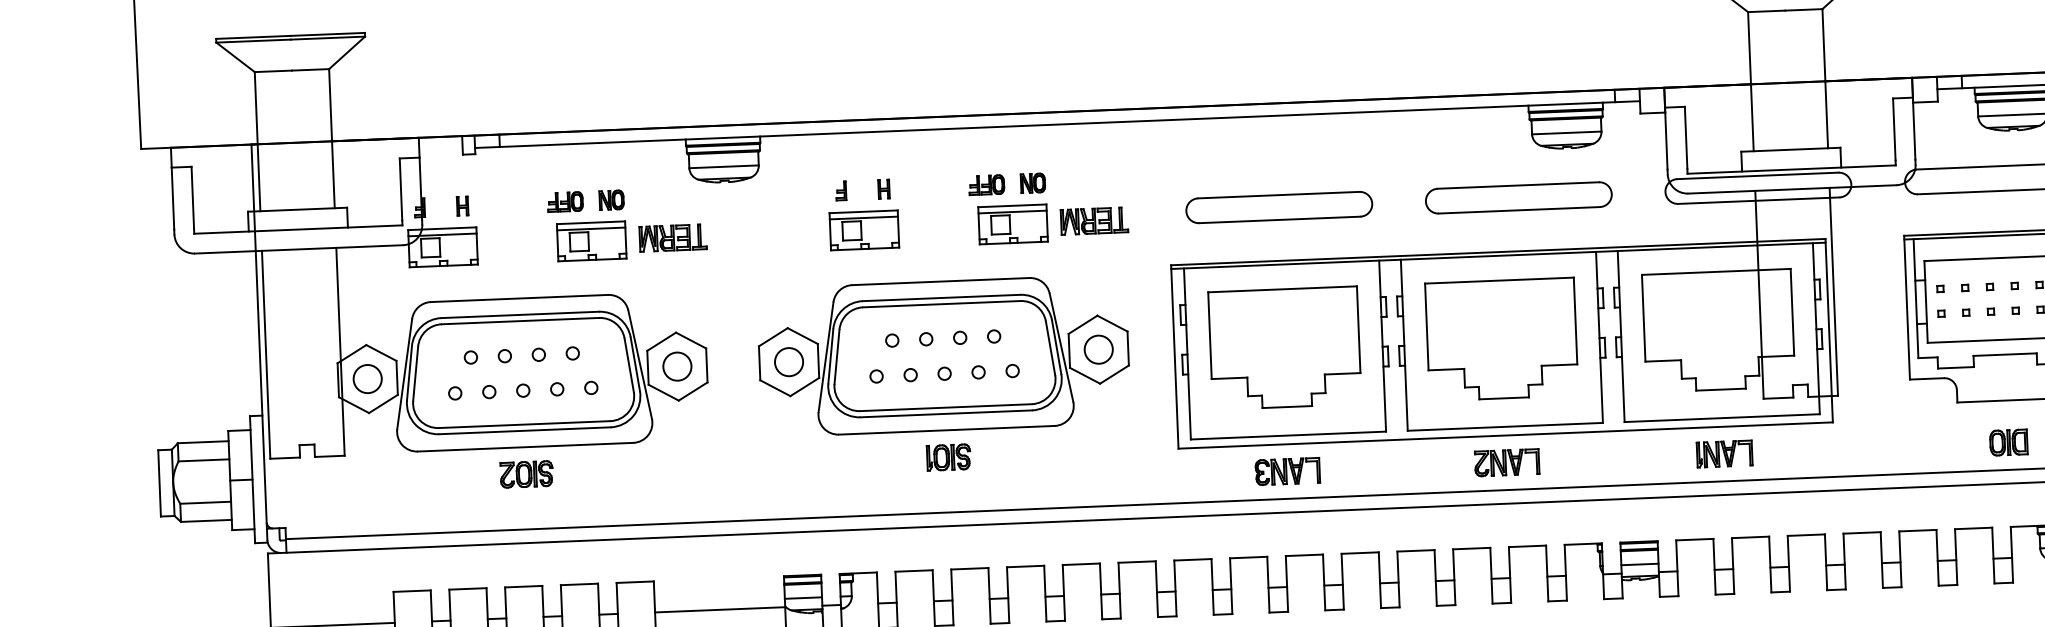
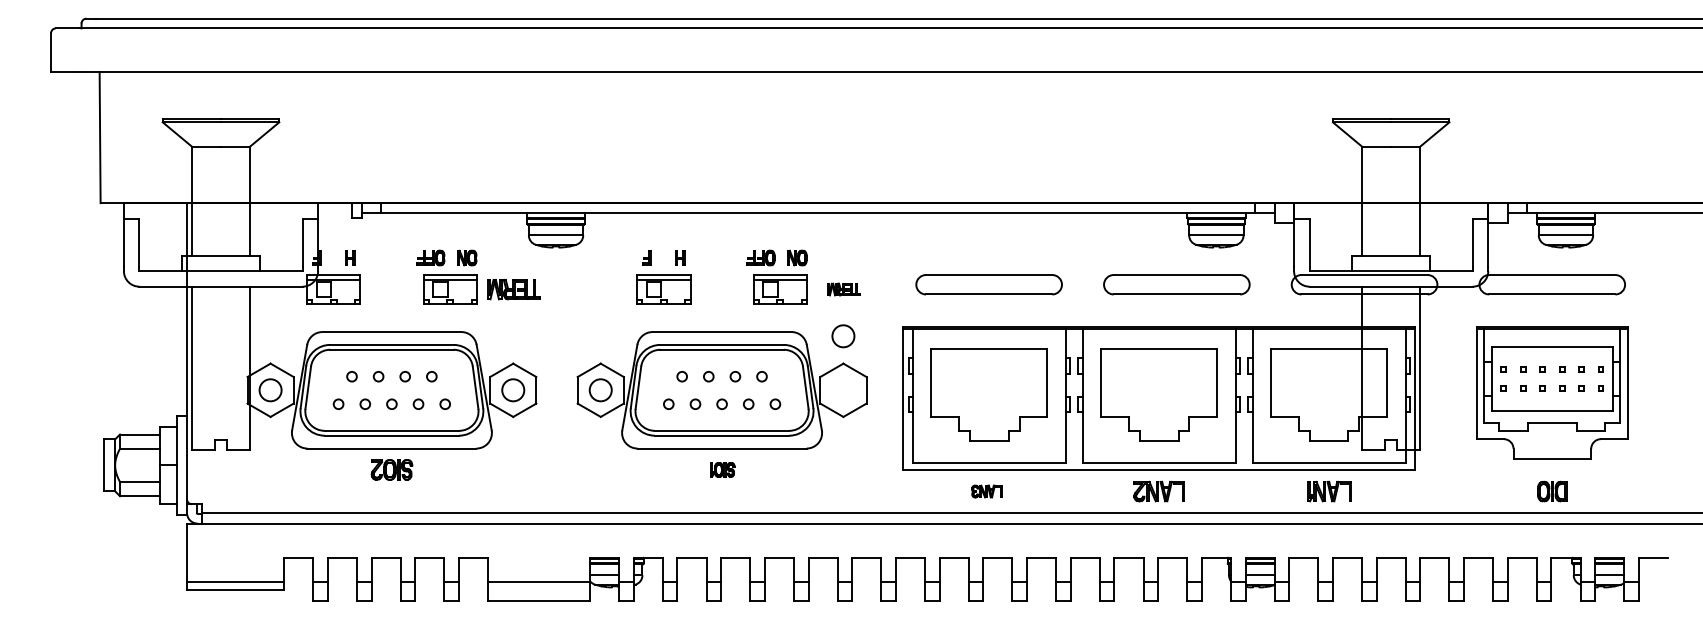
part: (1093, 221) -> (843, 289), size x0.6
circle: (1098, 349) -> (843, 336), moved
part: (948, 456) -> (722, 469), size x0.7
part: (1286, 471) -> (986, 491), size x0.6

